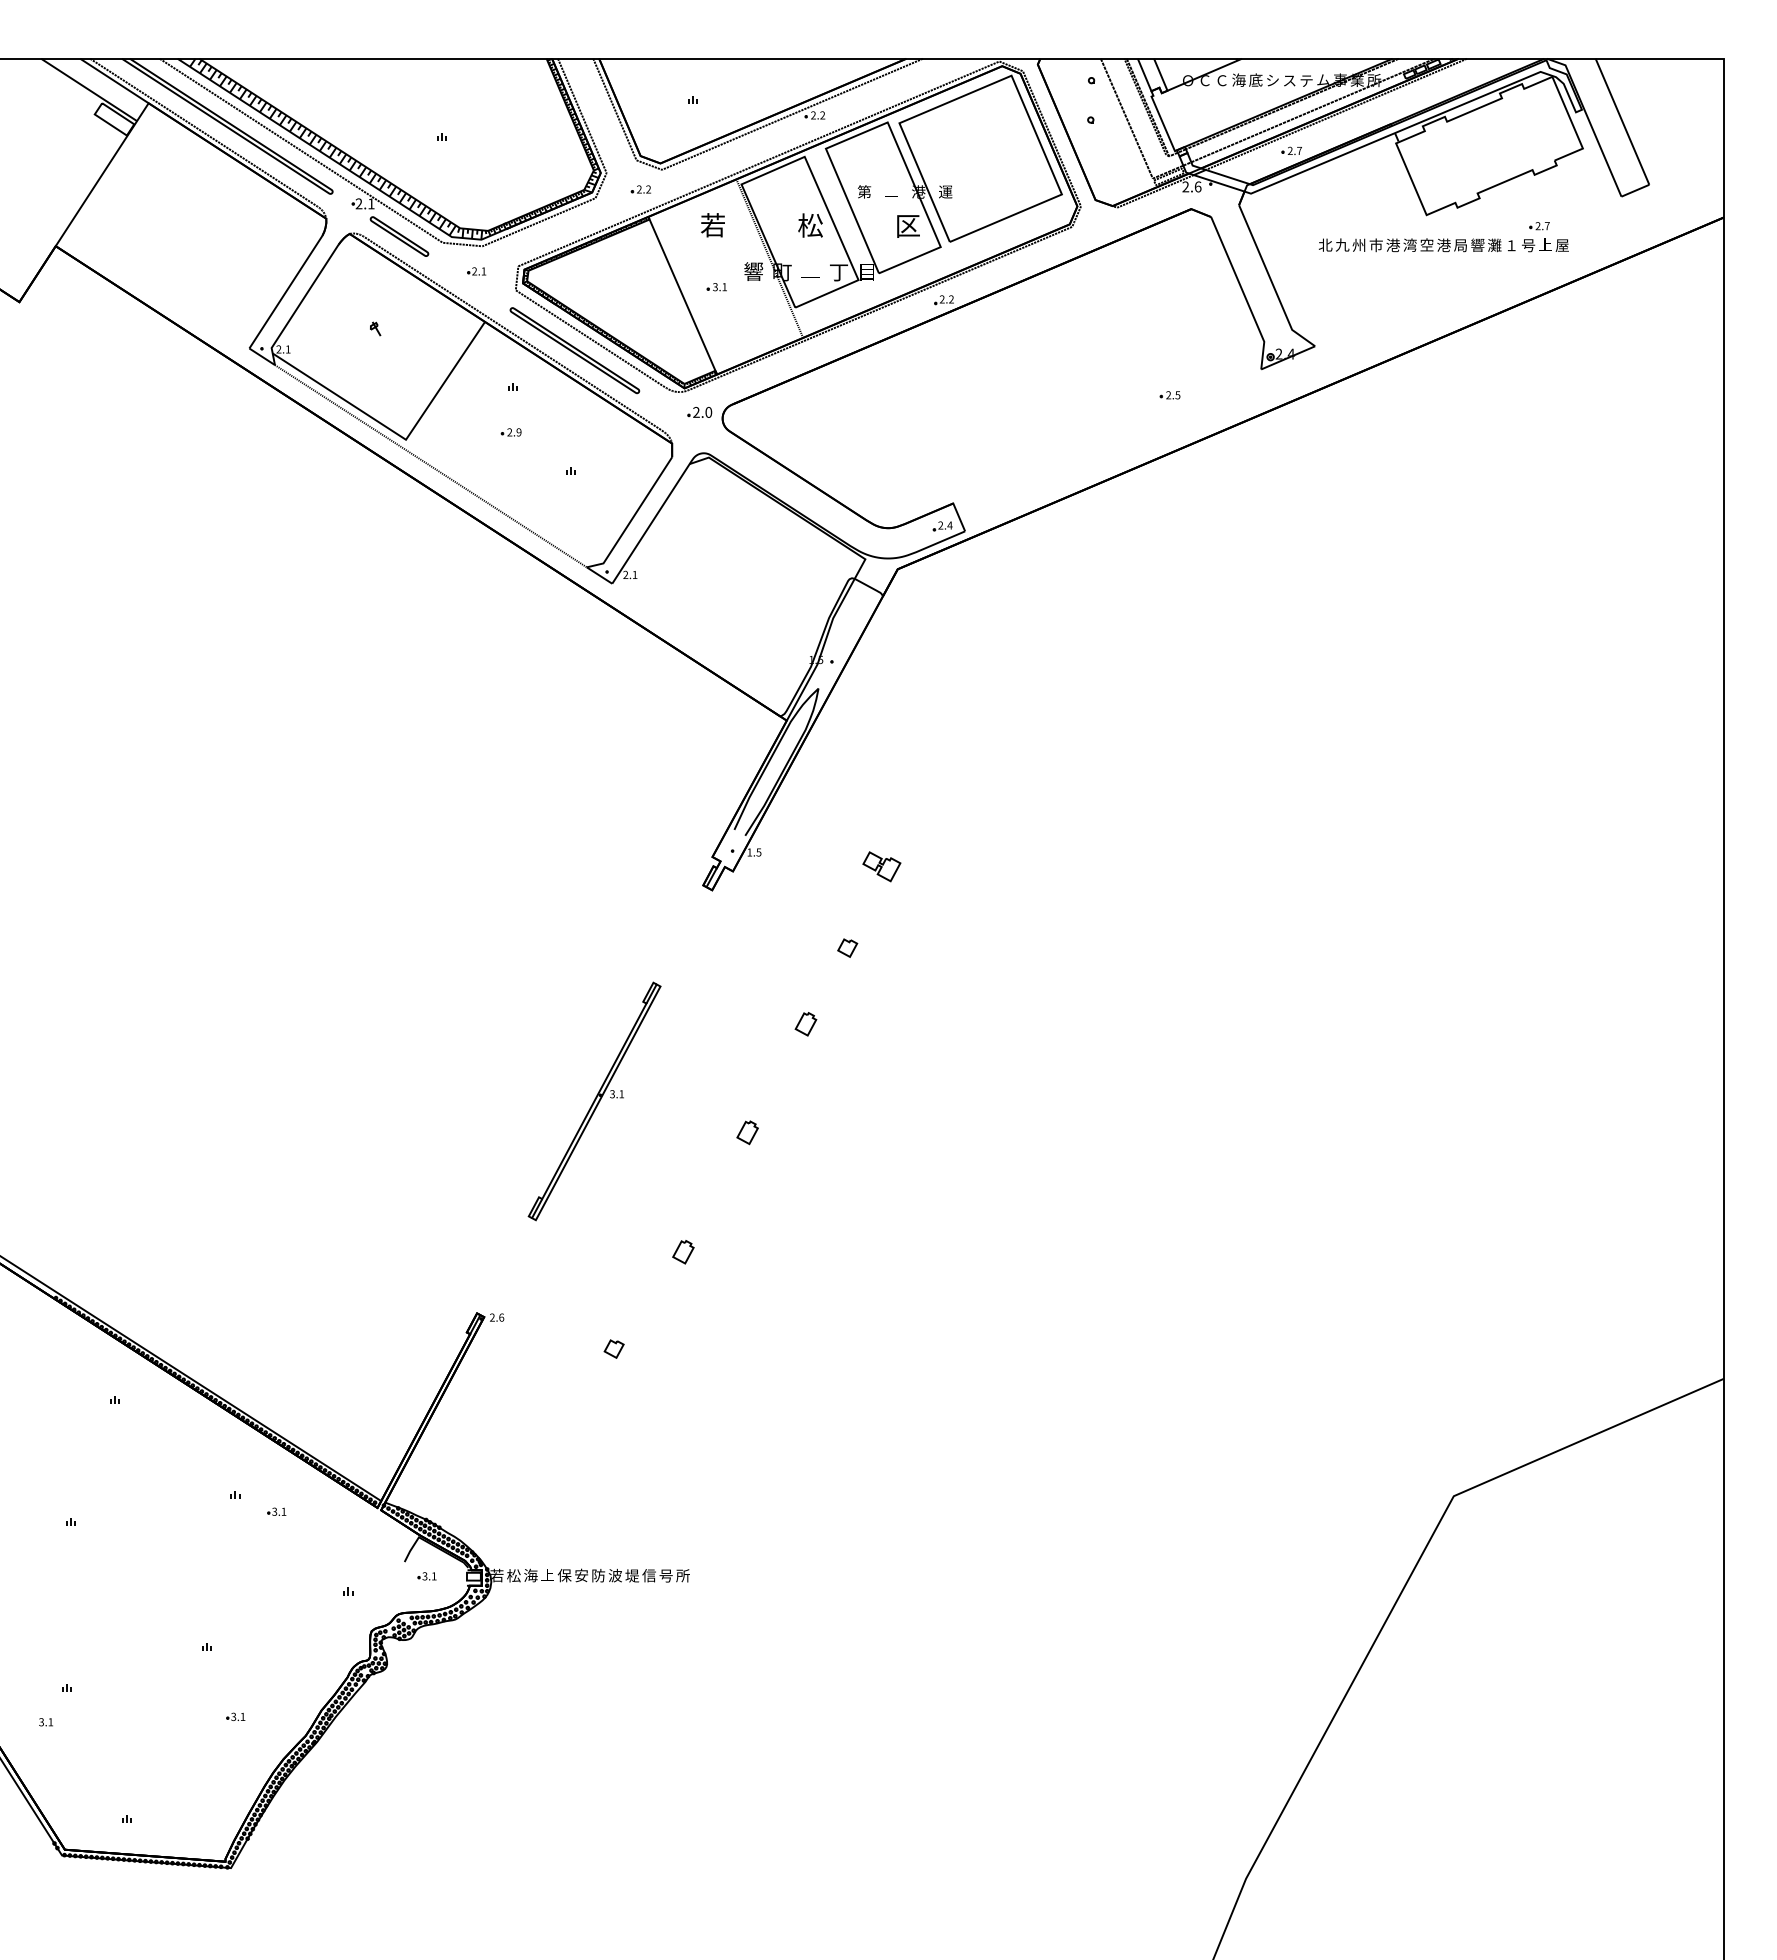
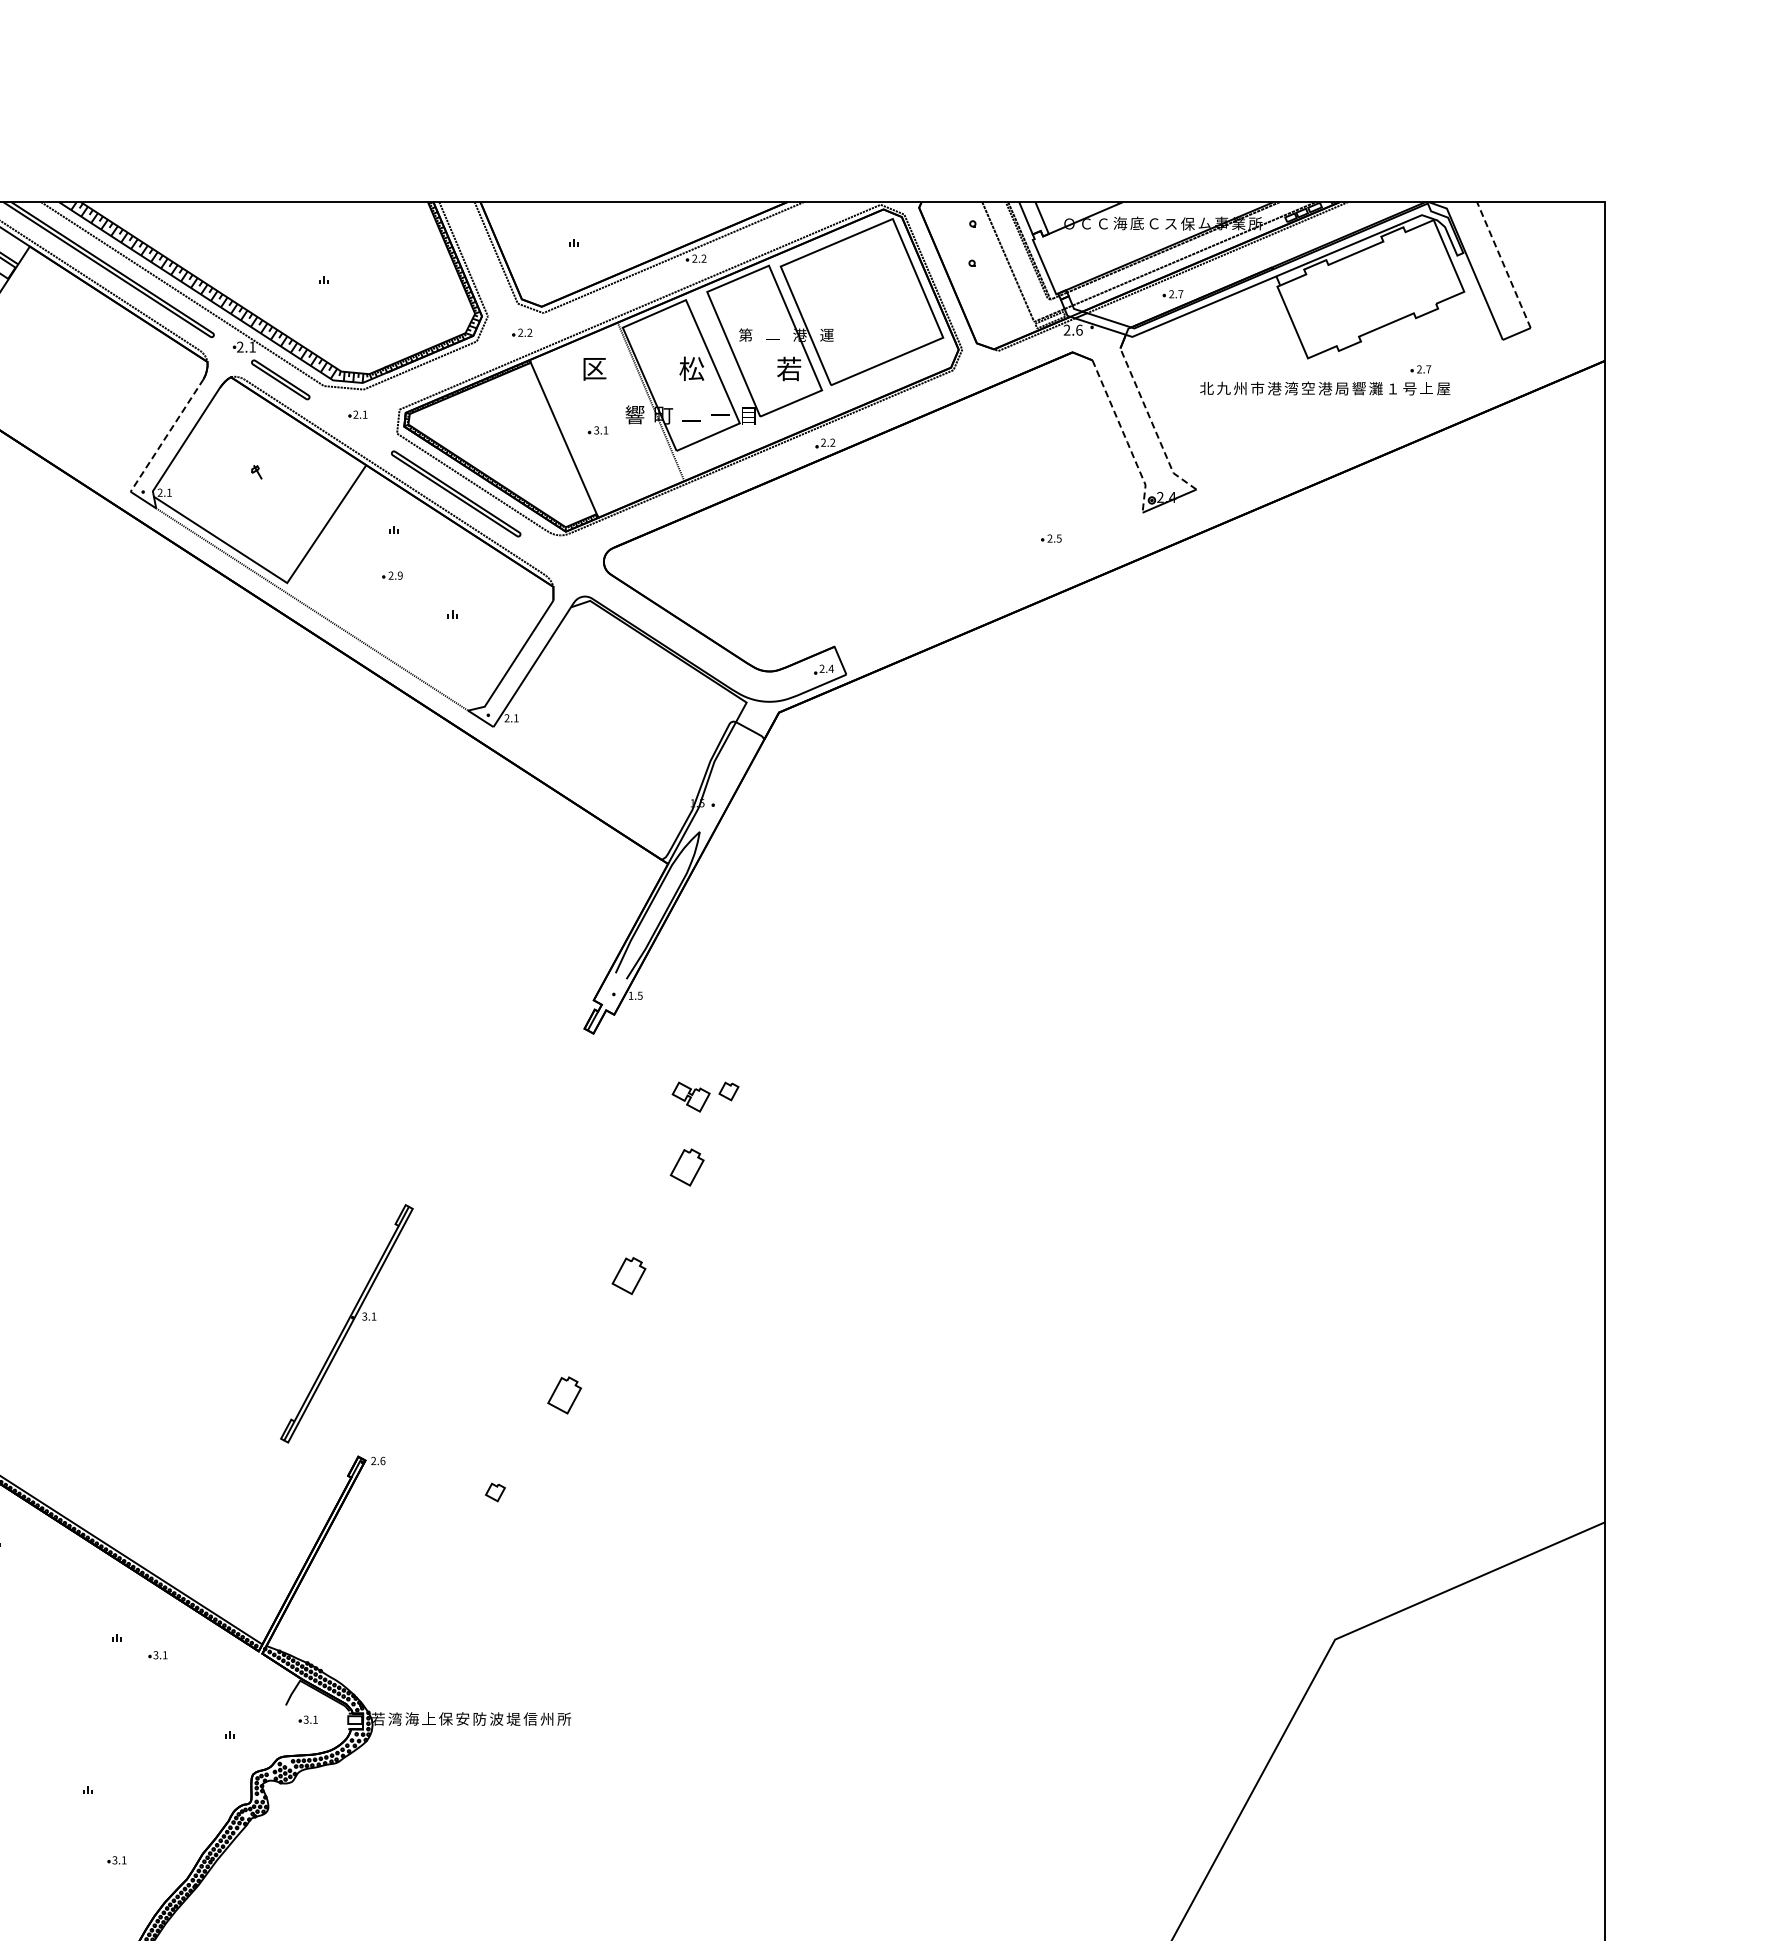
text: (1272, 80) -> (1153, 223), シ -> Ｃ
text: (1306, 80) -> (1187, 223), テ -> 保
line: (1622, 121) -> (1503, 264), solid -> dashed
text: (713, 225) -> (594, 368), 若 -> 区
text: (907, 225) -> (788, 368), 区 -> 若
text: (839, 272) -> (720, 415), 丁 -> 一
line: (1271, 280) -> (1152, 423), solid -> dashed
line: (285, 292) -> (166, 435), solid -> dashed
line: (1243, 293) -> (1124, 436), solid -> dashed
part: (699, 412) -> (580, 555), removed
part: (881, 866) -> (690, 1096), moved
part: (805, 1024) -> (686, 1167), size x1.6
part: (594, 1101) -> (346, 1323), moved
part: (747, 1132) -> (628, 1275), size x1.6
part: (683, 1252) -> (564, 1395), size x1.6
text: (513, 1575) -> (394, 1718), 松 -> 湾
text: (665, 1575) -> (546, 1718), 号 -> 州

